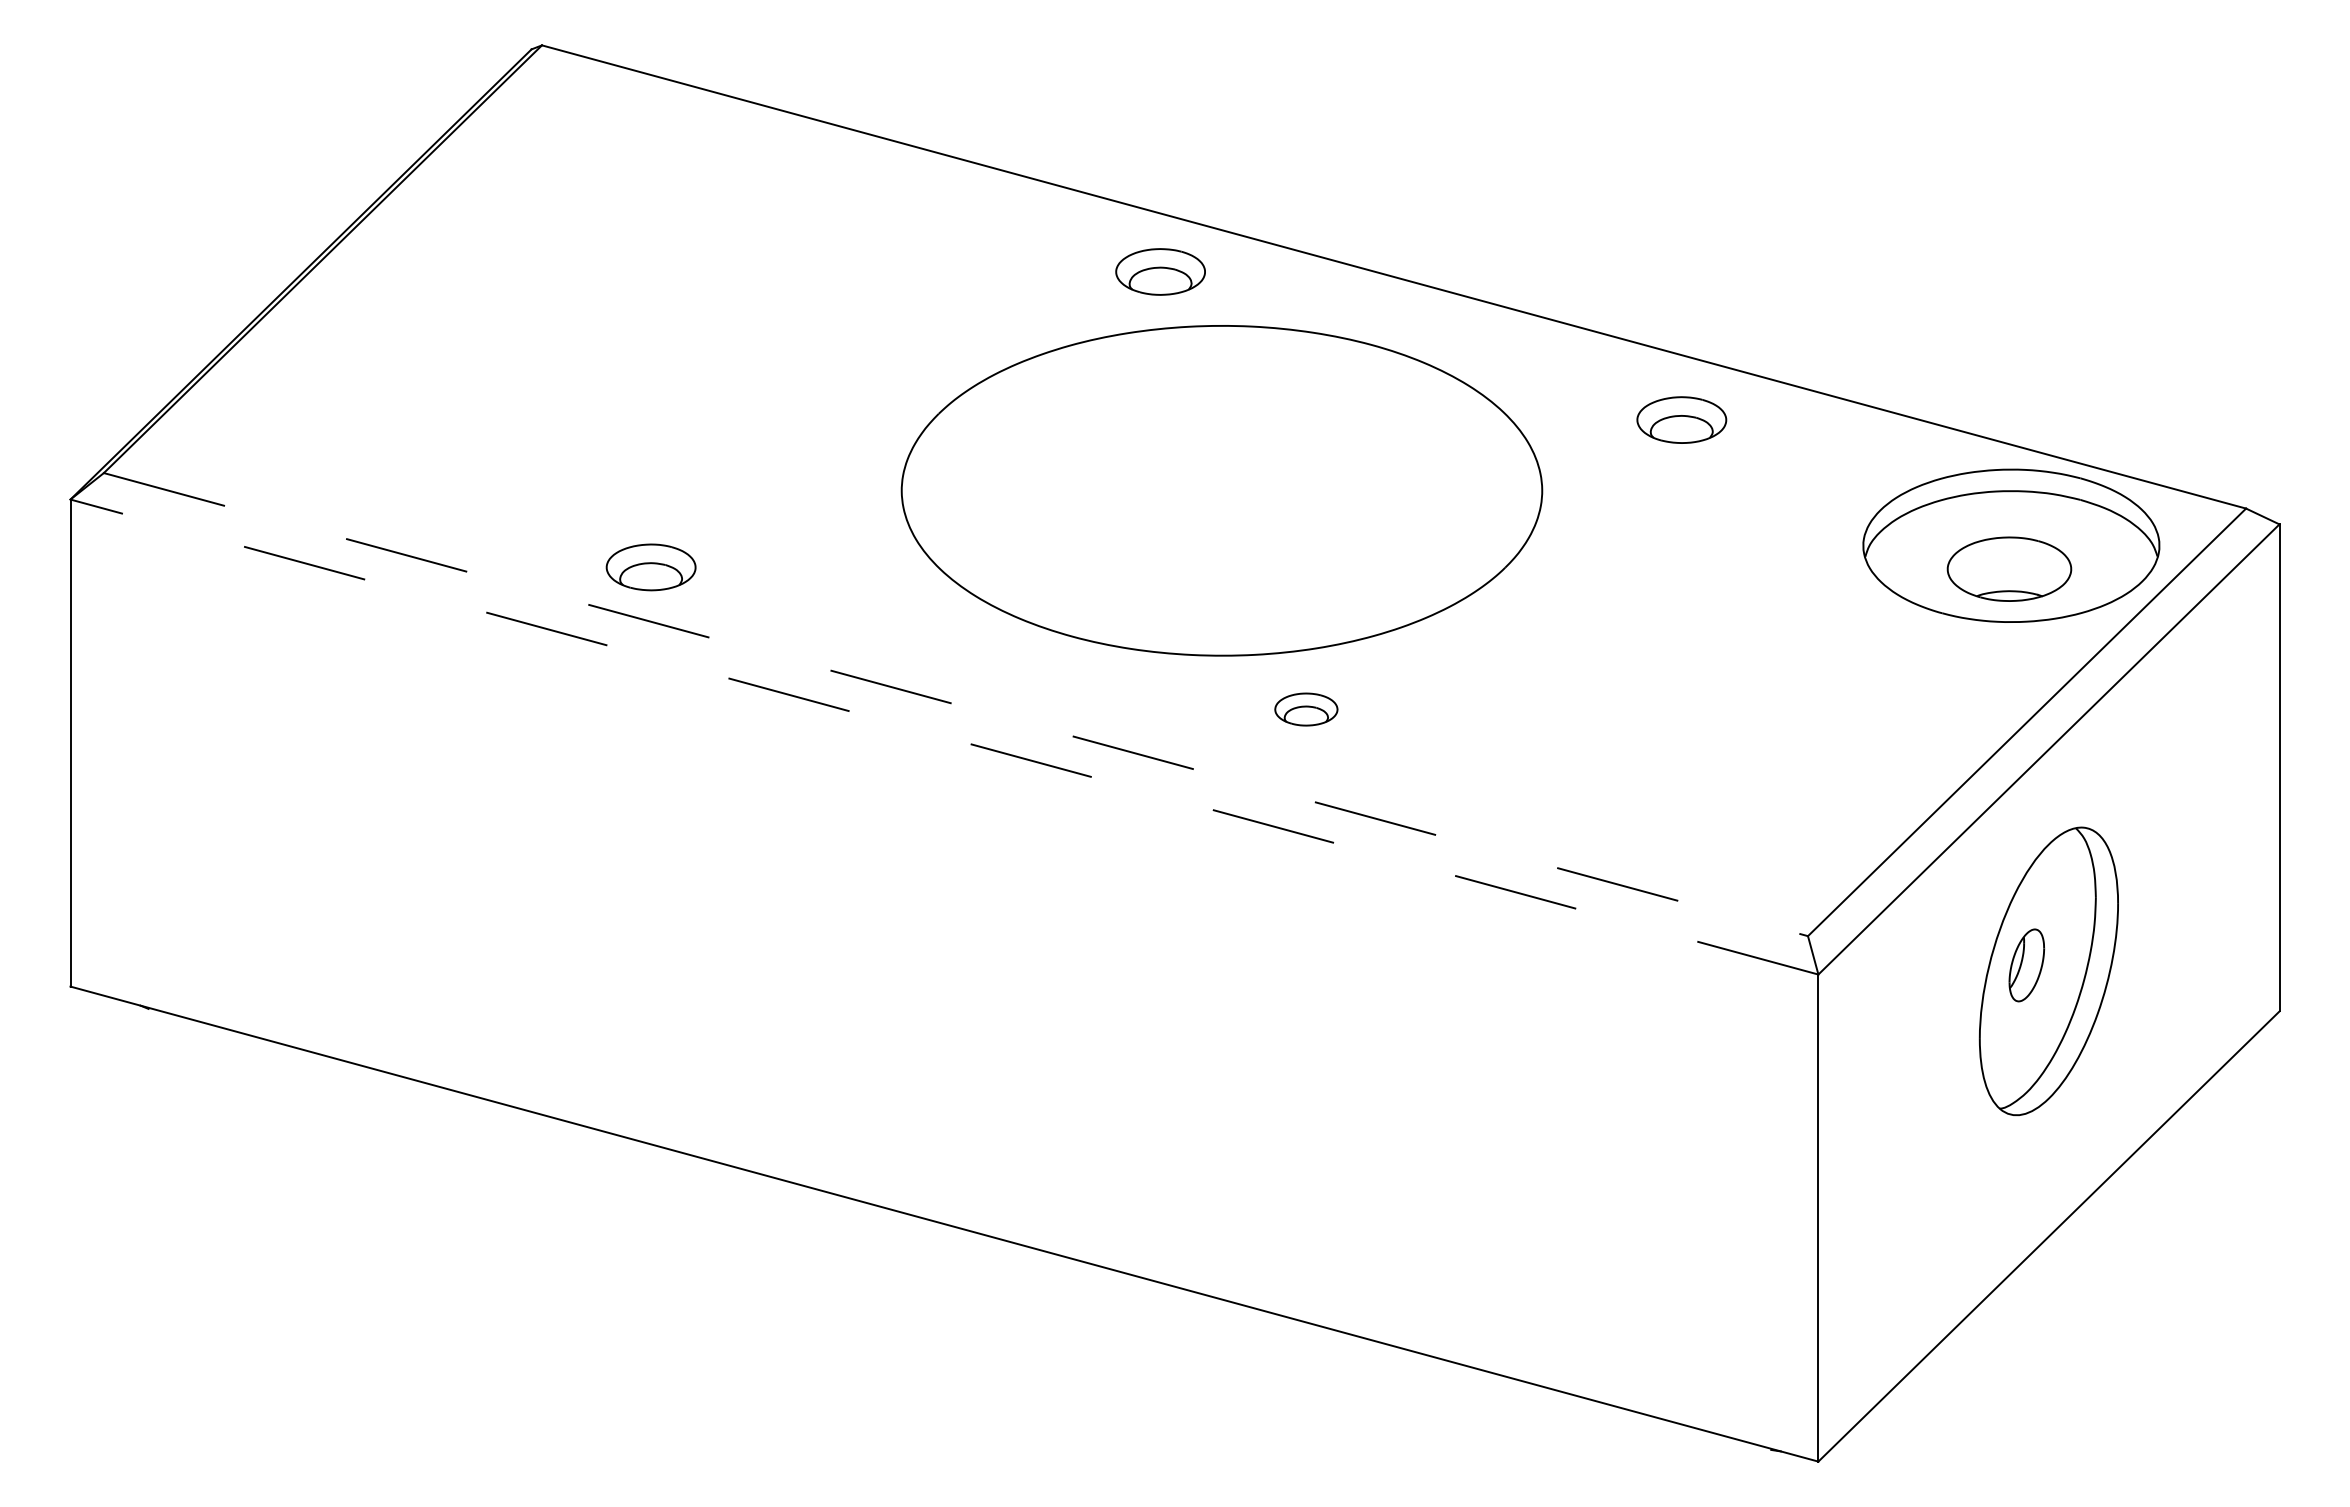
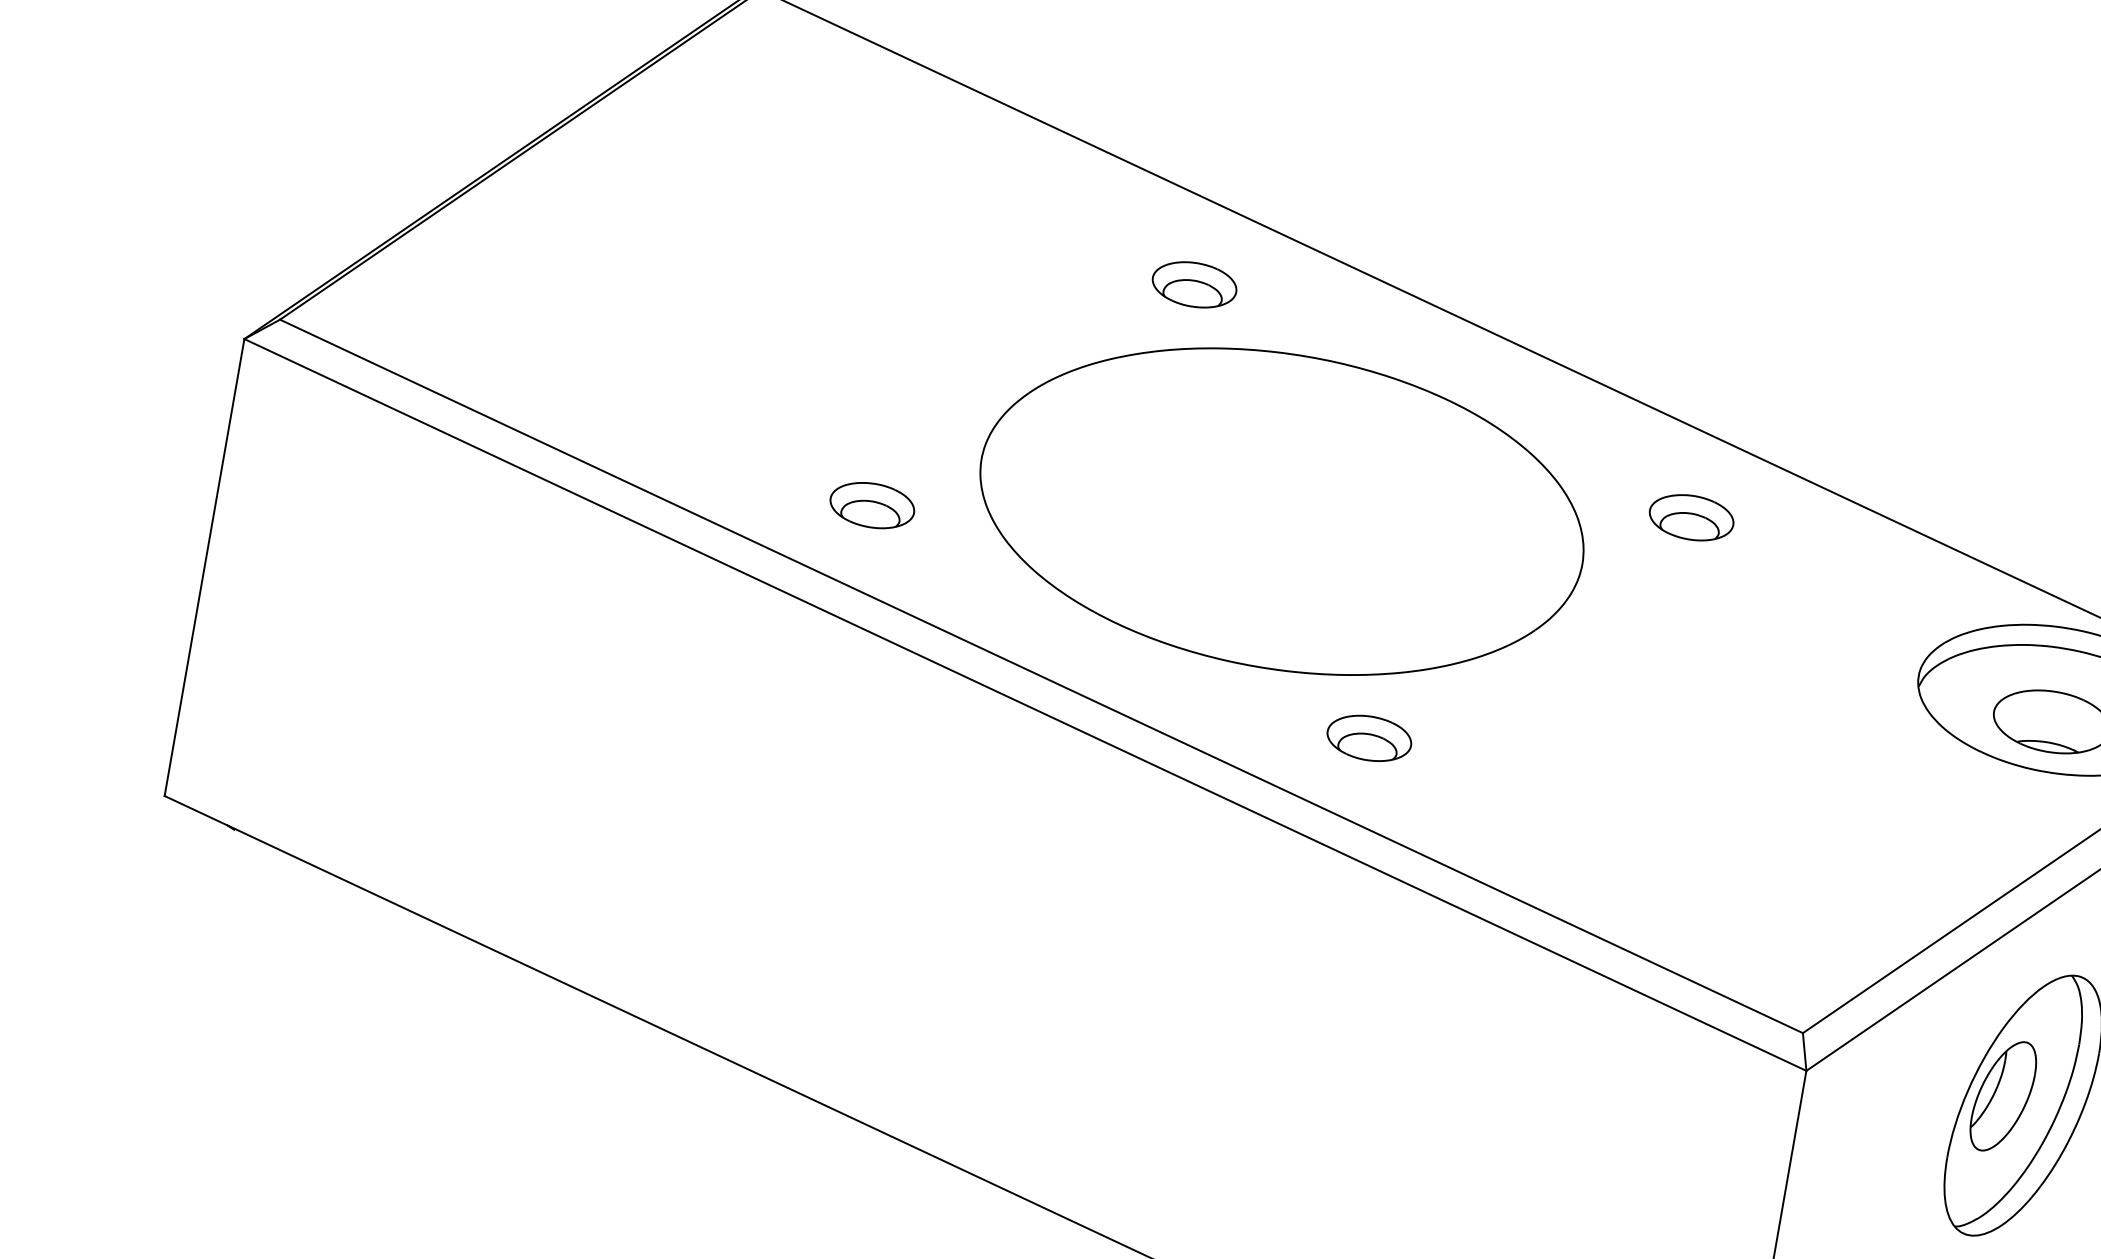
part: (1160, 271) -> (1194, 284), moved
part: (1681, 419) -> (1691, 517), moved
part: (1221, 490) -> (1281, 511), moved
part: (650, 567) -> (871, 505), moved
line: (955, 704) -> (1041, 676), dashed -> solid
part: (1306, 709) -> (1369, 738), size x1.43
line: (944, 737) -> (1025, 705), dashed -> solid
part: (2026, 965) -> (2003, 1096), size x1.67

